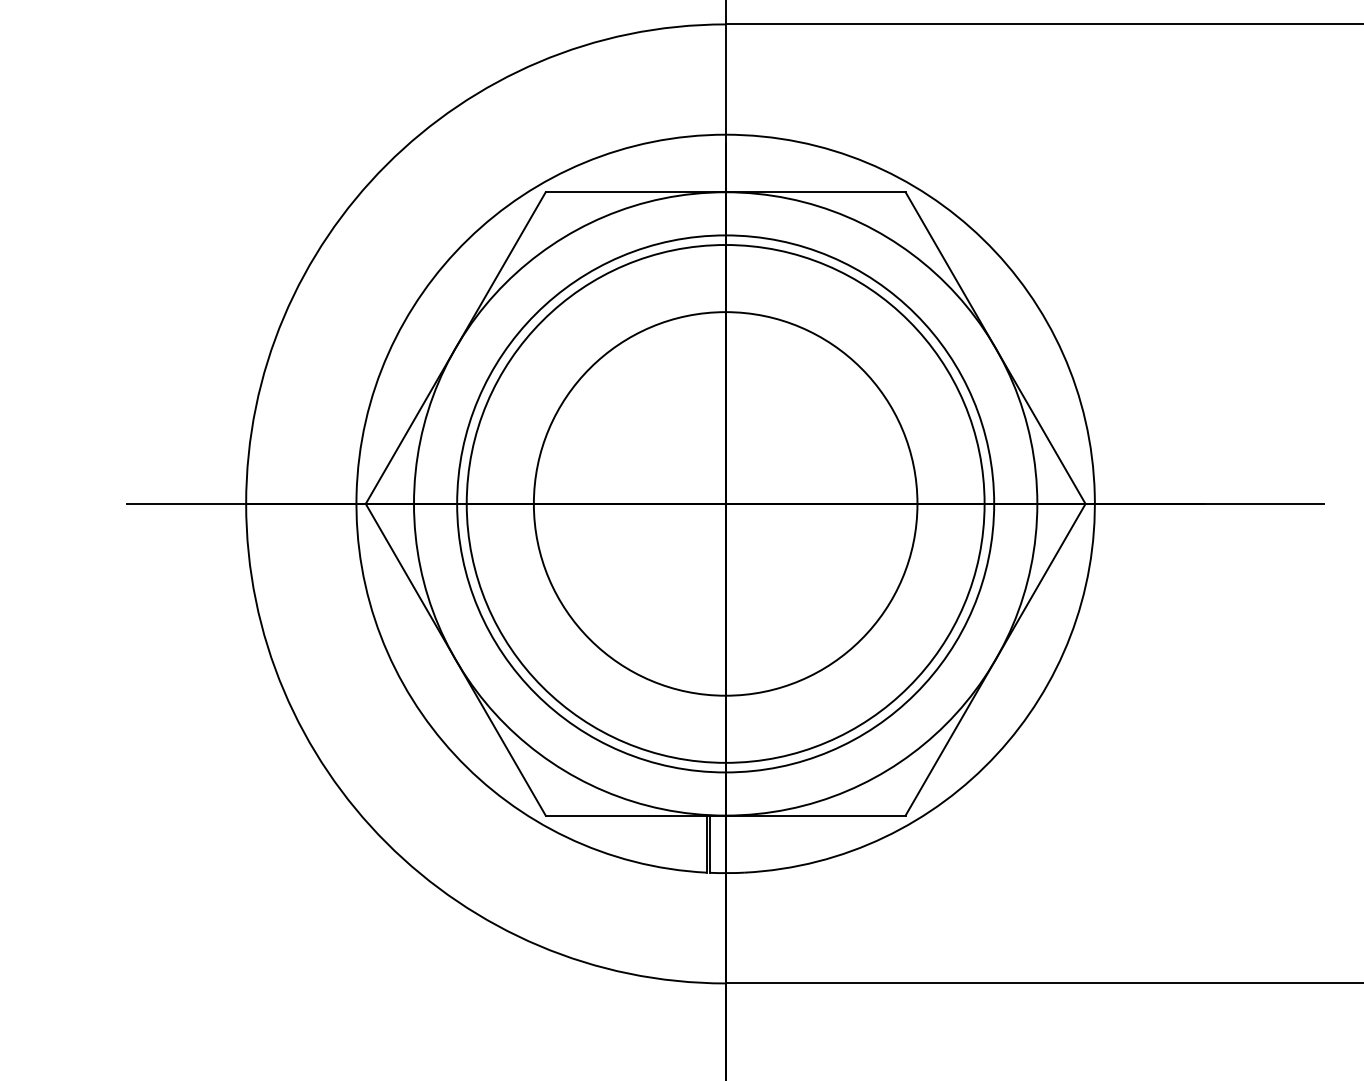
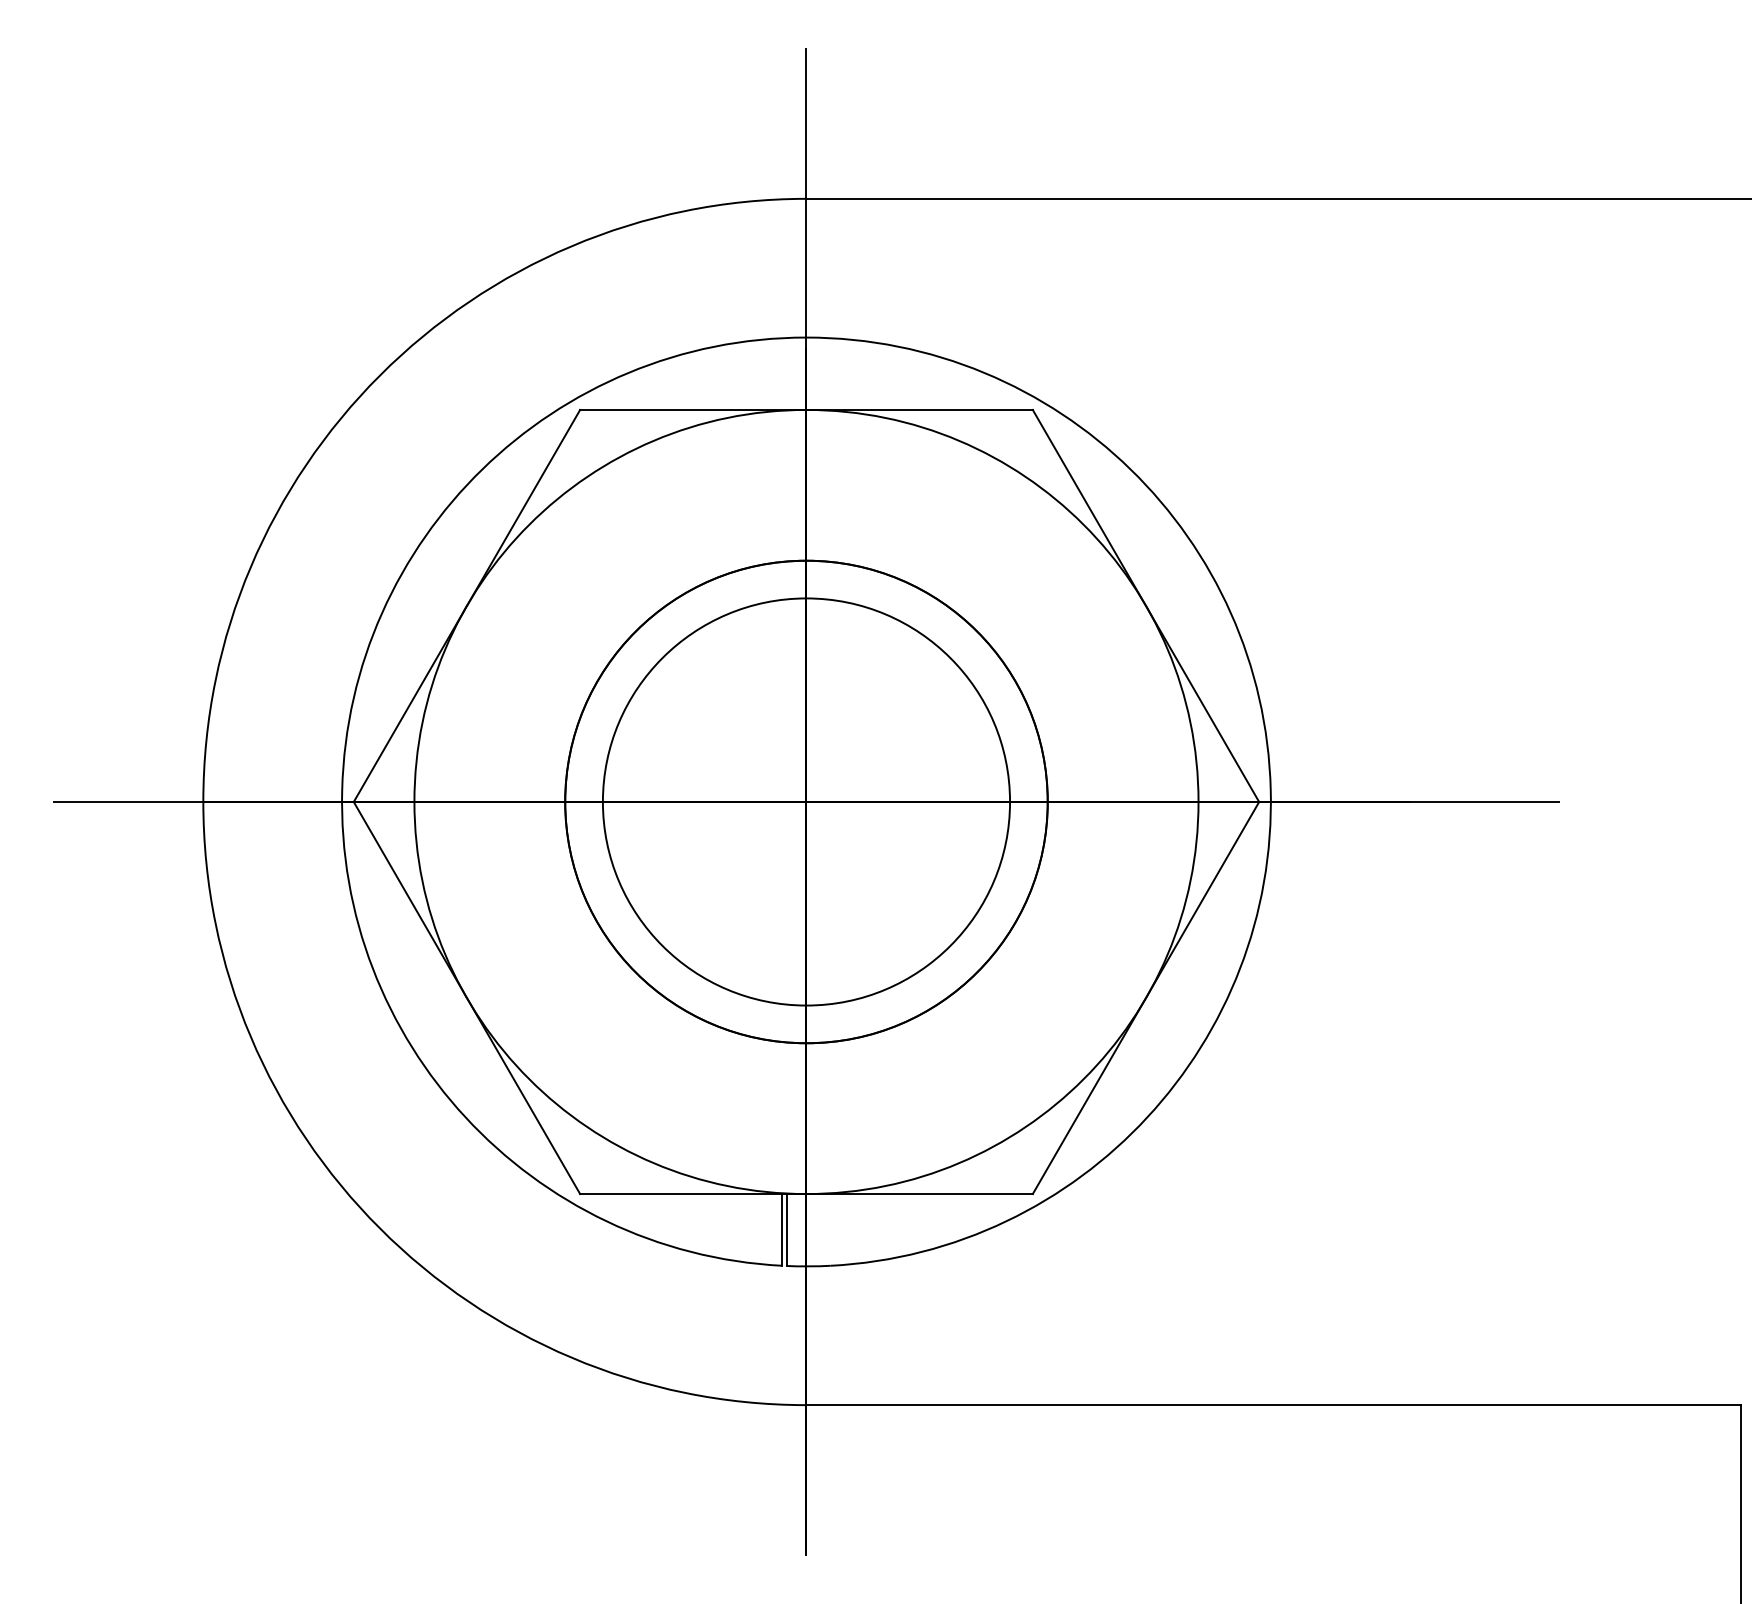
circle: (725, 503) -> (806, 801), size x0.62
circle: (725, 503) -> (806, 801), size x0.71

